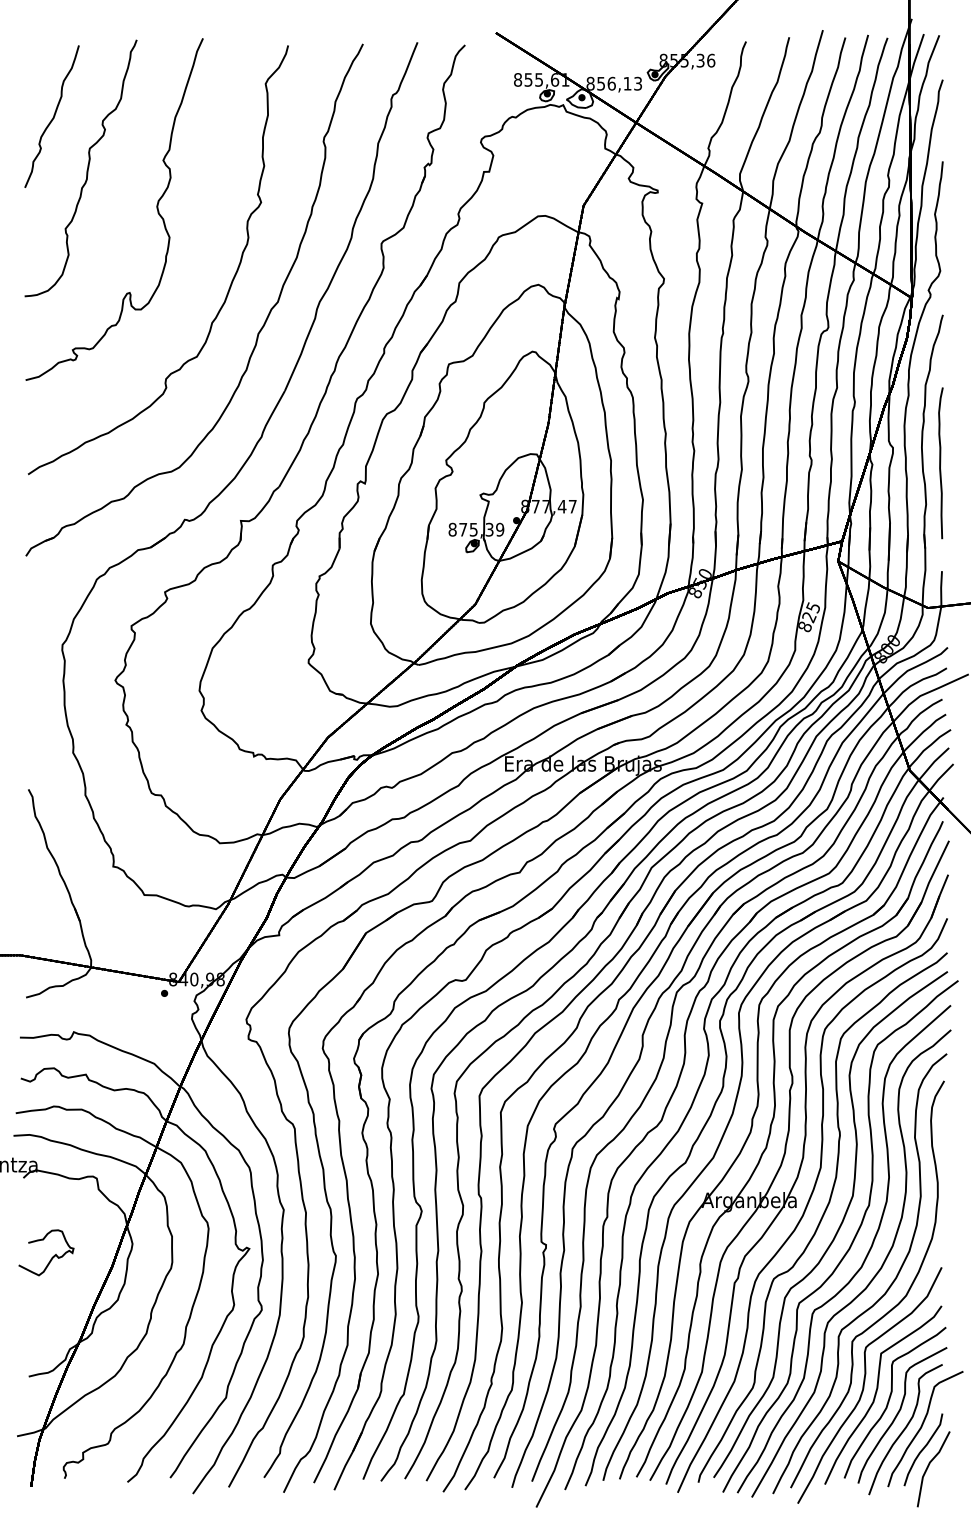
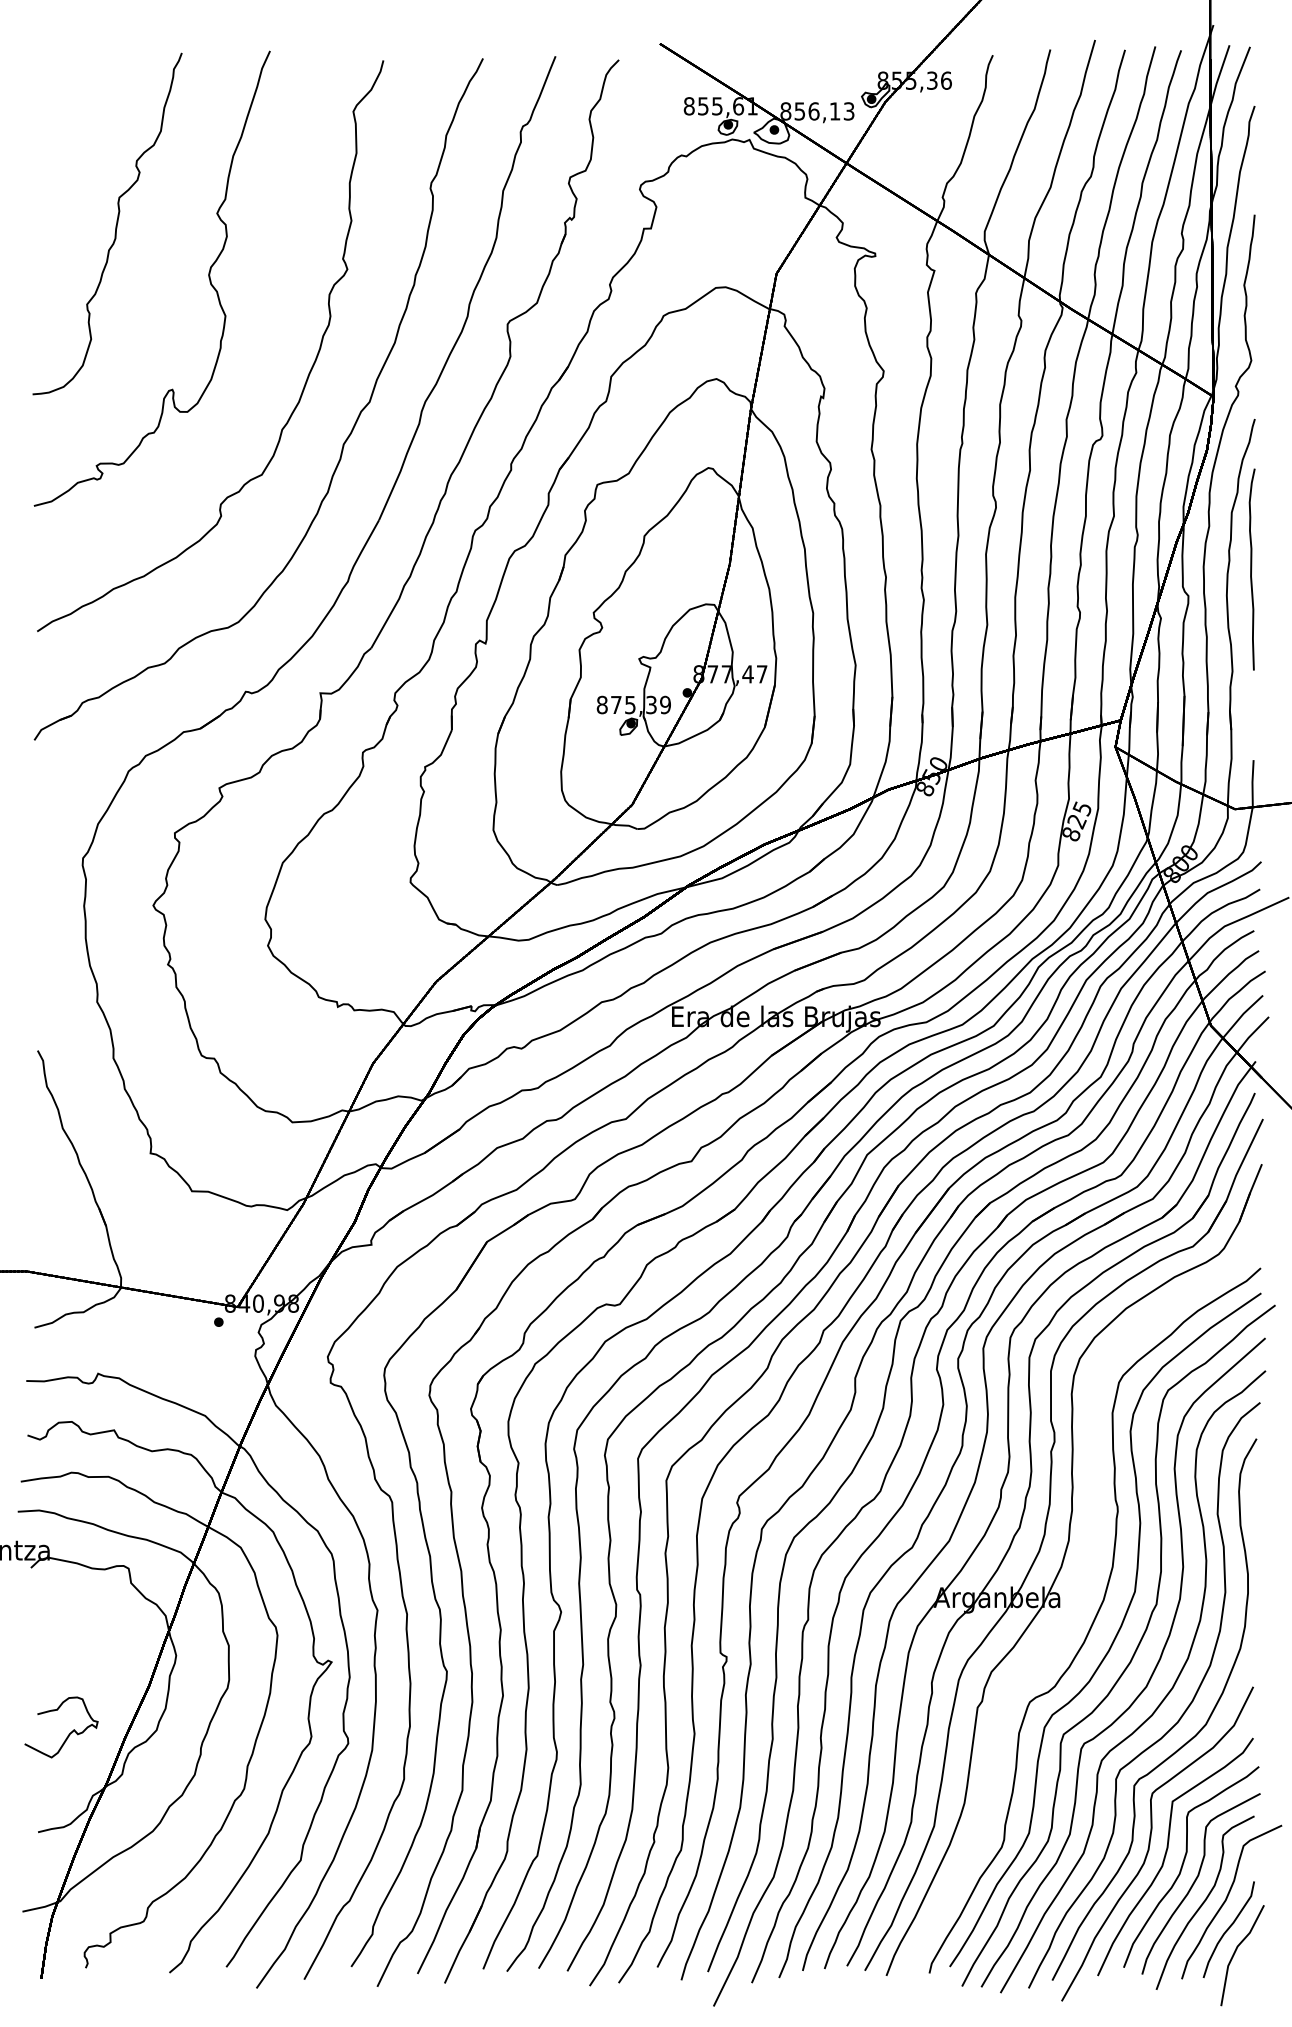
part: (51, 116) -> (68, 155), removed
part: (940, 463) -> (1251, 569), moved
curve: (808, 1203) -> (1076, 1601), removed
curve: (51, 1258) -> (68, 1734), moved

